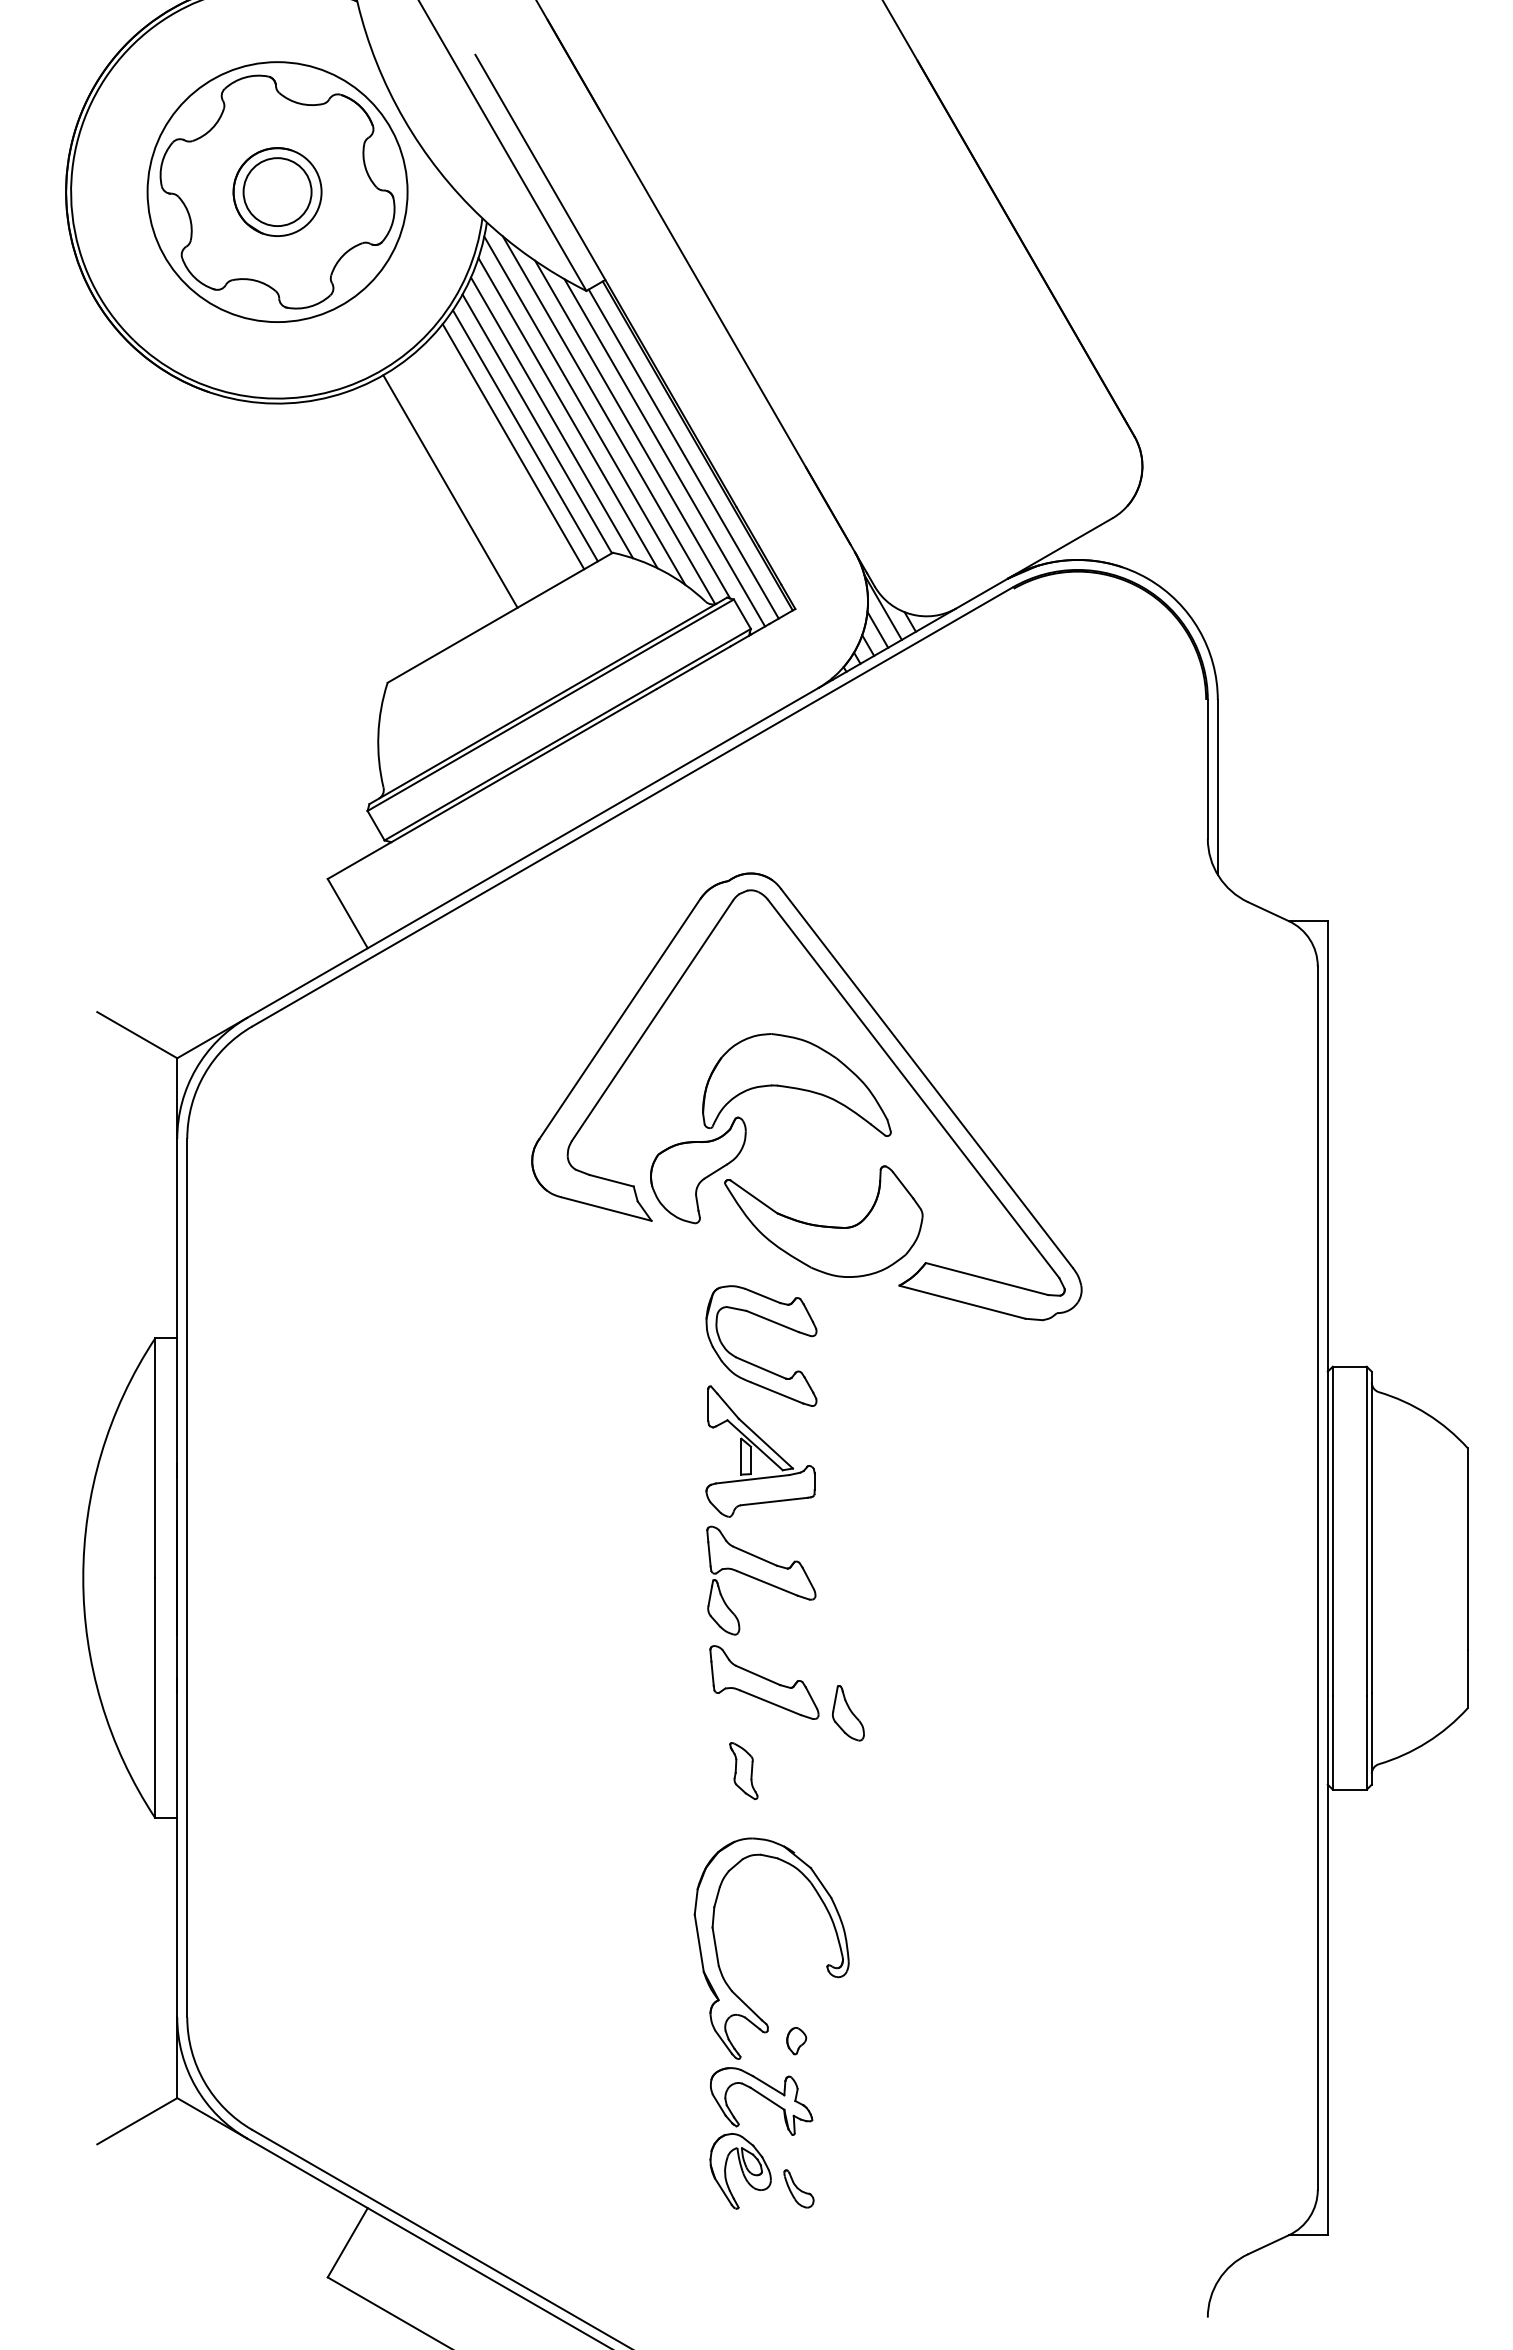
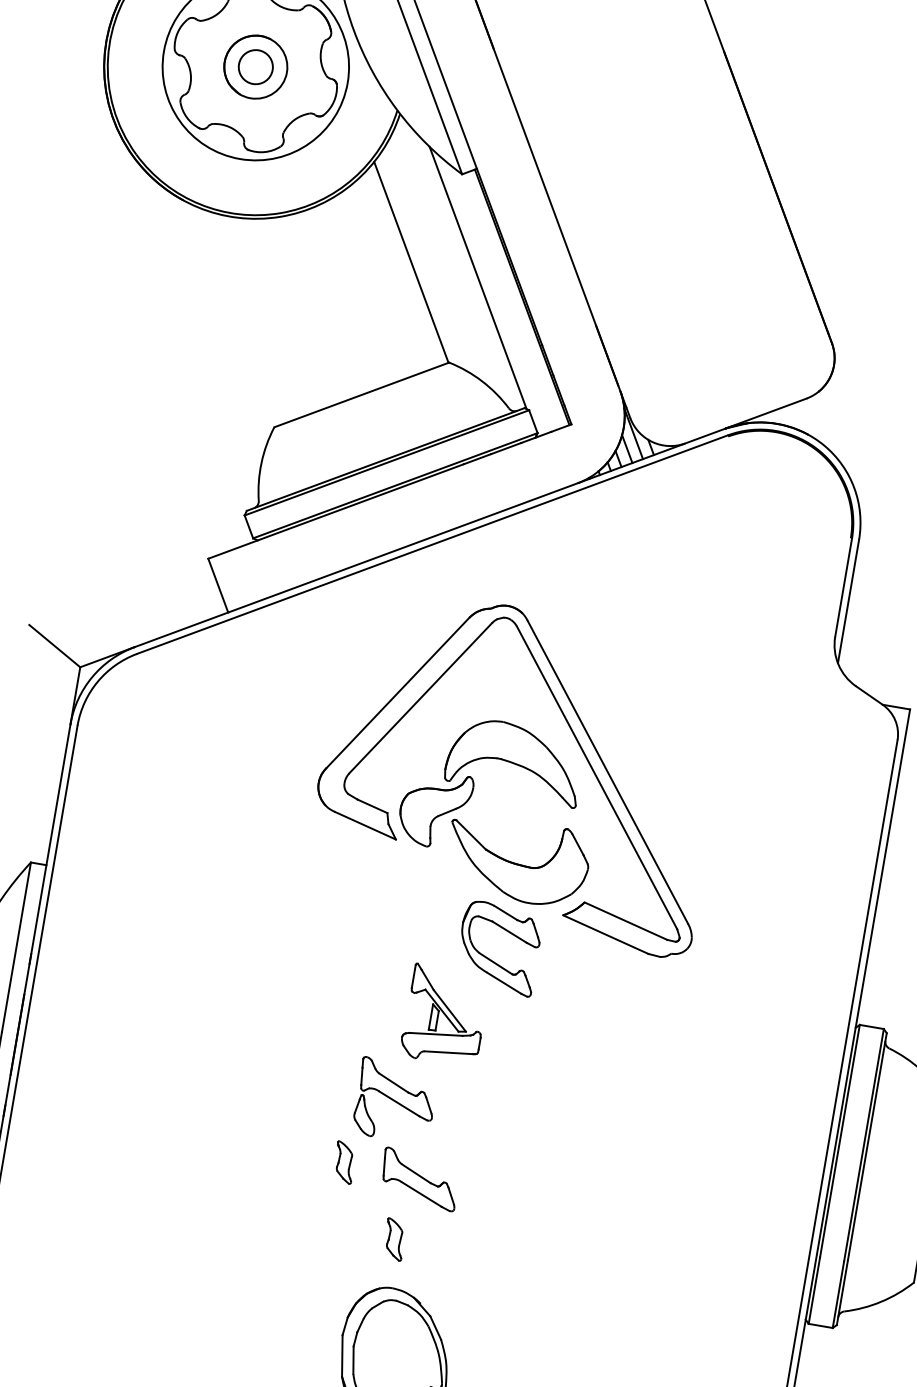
circle: (277, 192) -> (255, 67), size x0.7
line: (584, 410) -> (446, 258), removed
line: (567, 413) -> (434, 258), removed
line: (552, 417) -> (422, 259), removed
line: (608, 420) -> (462, 268), removed
line: (524, 435) -> (400, 269), removed
line: (513, 446) -> (391, 275), removed
line: (664, 452) -> (497, 297), removed
line: (683, 453) -> (511, 300), removed
line: (450, 491) -> (341, 299), removed
part: (753, 1363) -> (491, 959), moved
part: (761, 1580) -> (395, 1101), moved
part: (656, 1676) -> (344, 1162), added
part: (848, 1713) -> (475, 1211), removed

